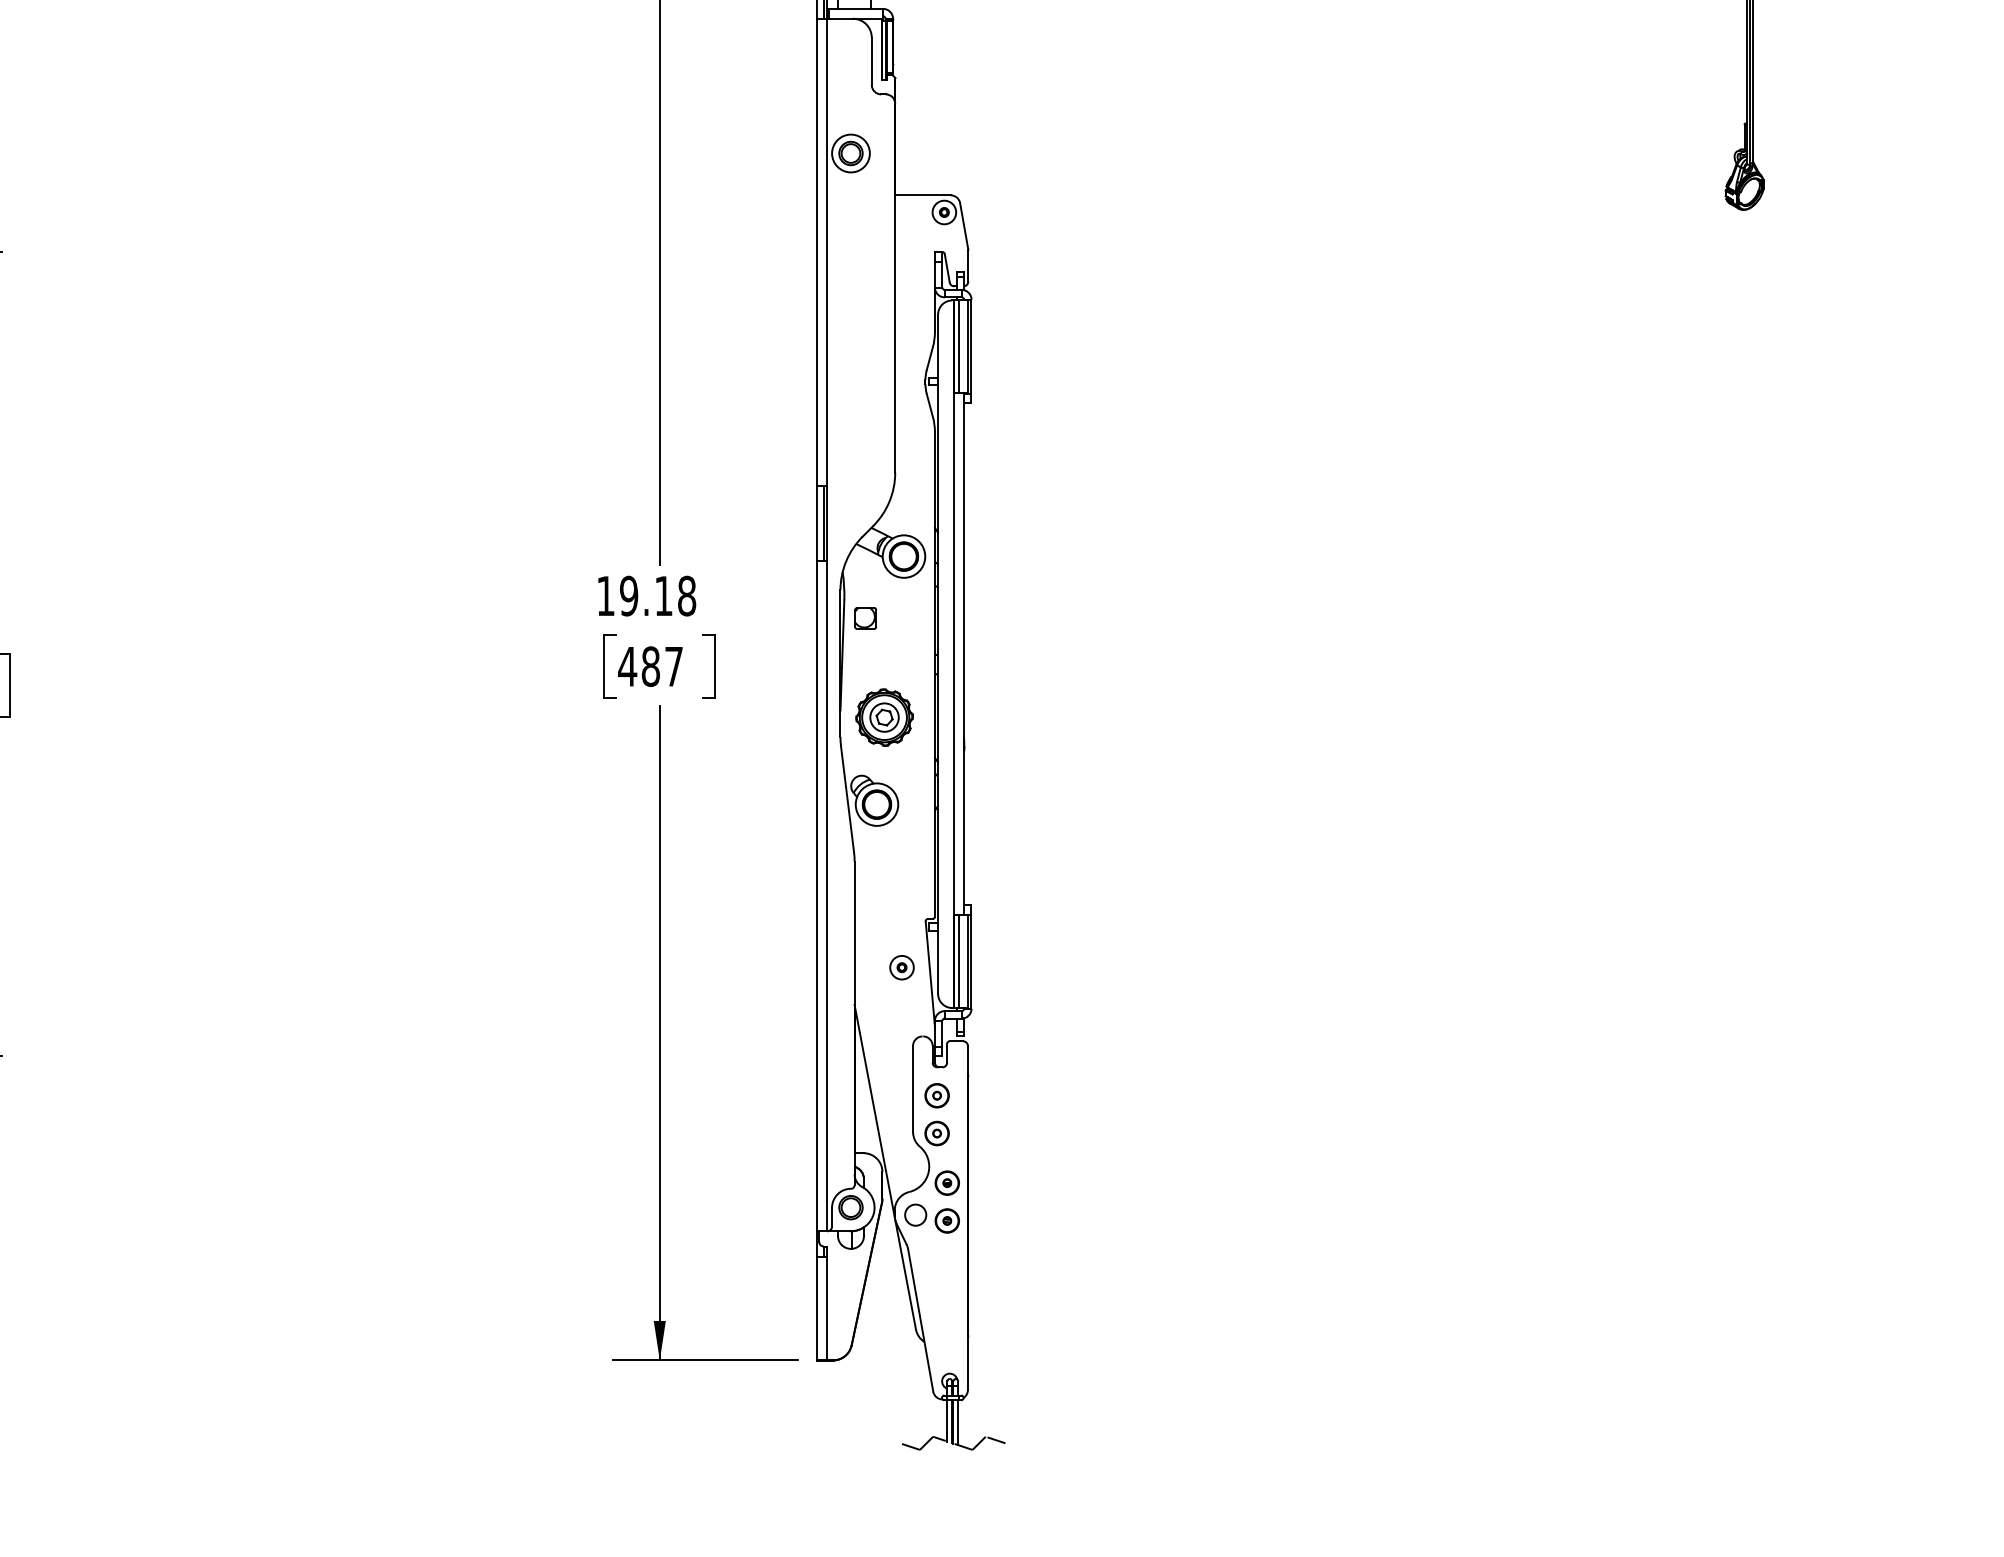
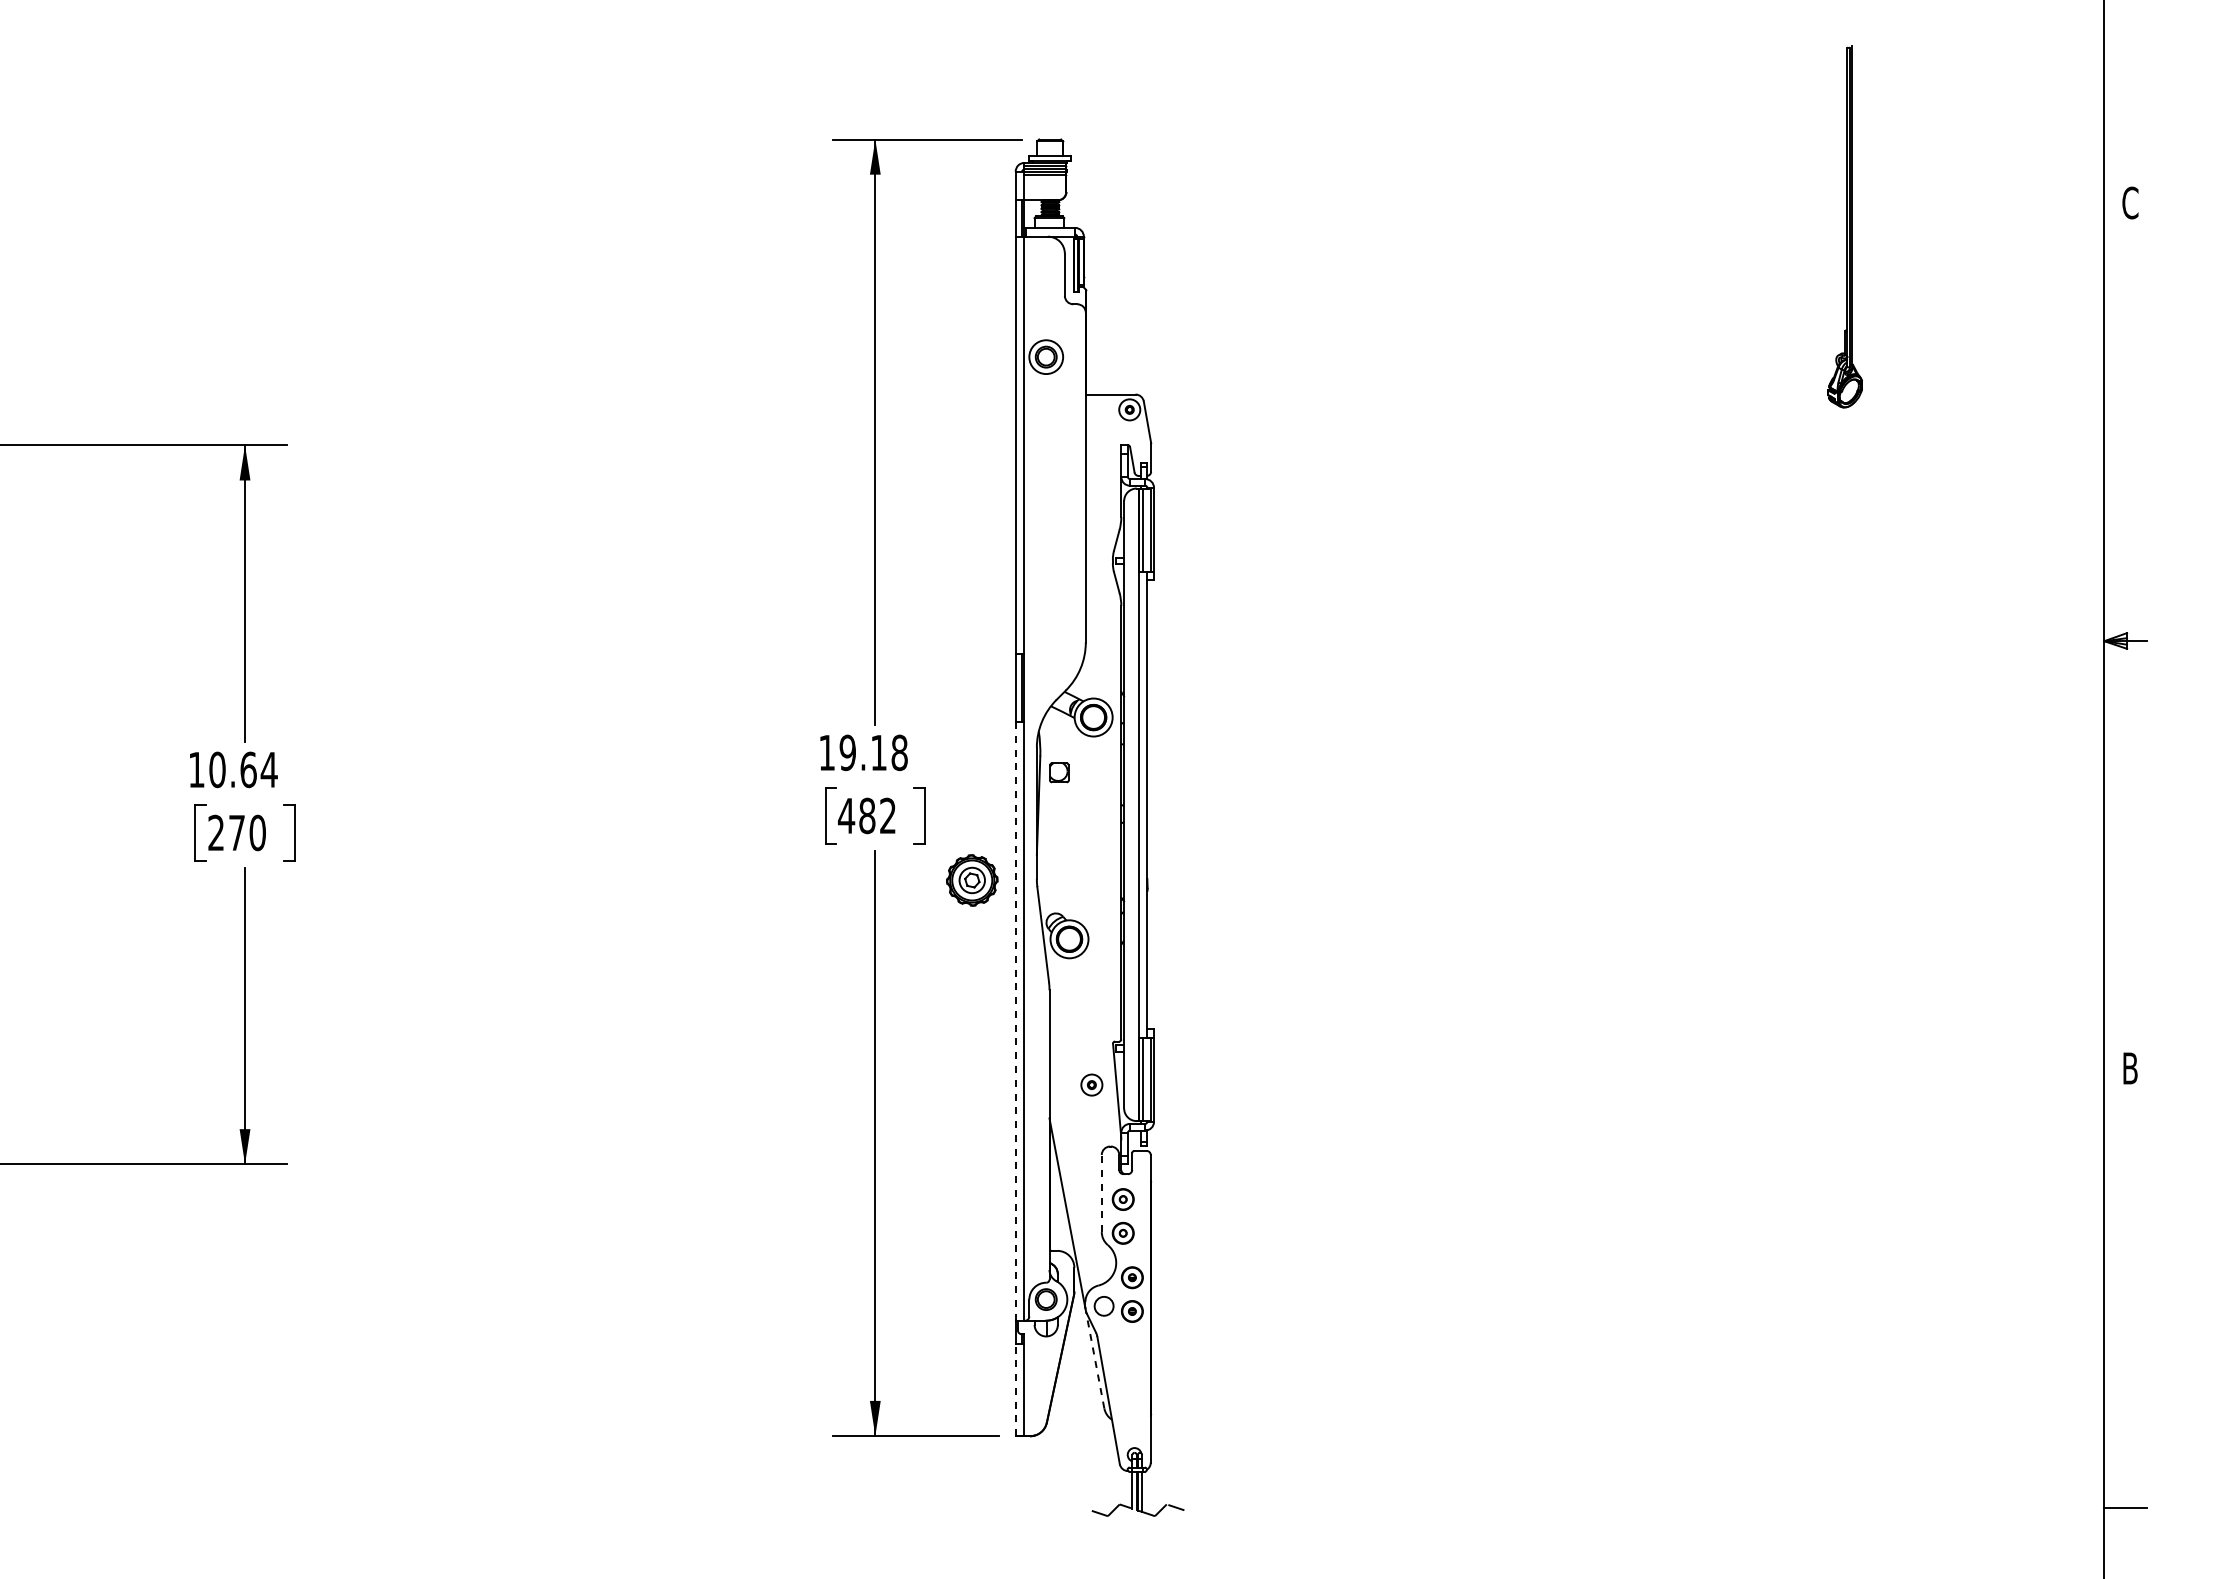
text: (673, 666) -> (887, 815), 487 -> 482
part: (884, 717) -> (972, 880), moved
line: (816, 895) -> (1015, 1020), solid -> dashed
line: (912, 1088) -> (1101, 1193), solid -> dashed
line: (906, 1274) -> (1095, 1359), solid -> dashed
line: (816, 1308) -> (1015, 1389), solid -> dashed

